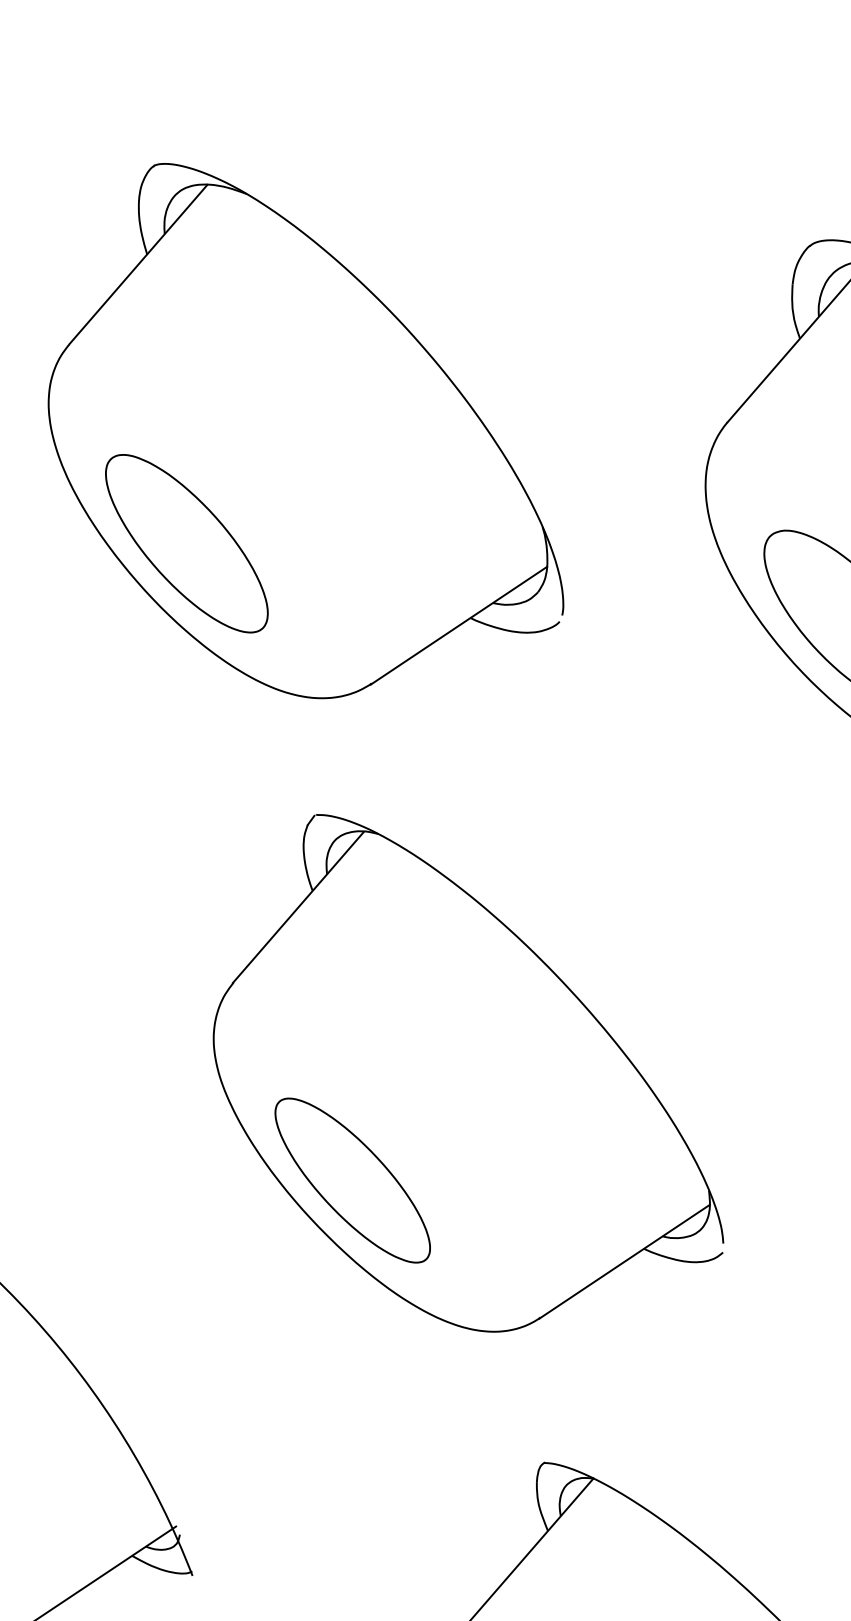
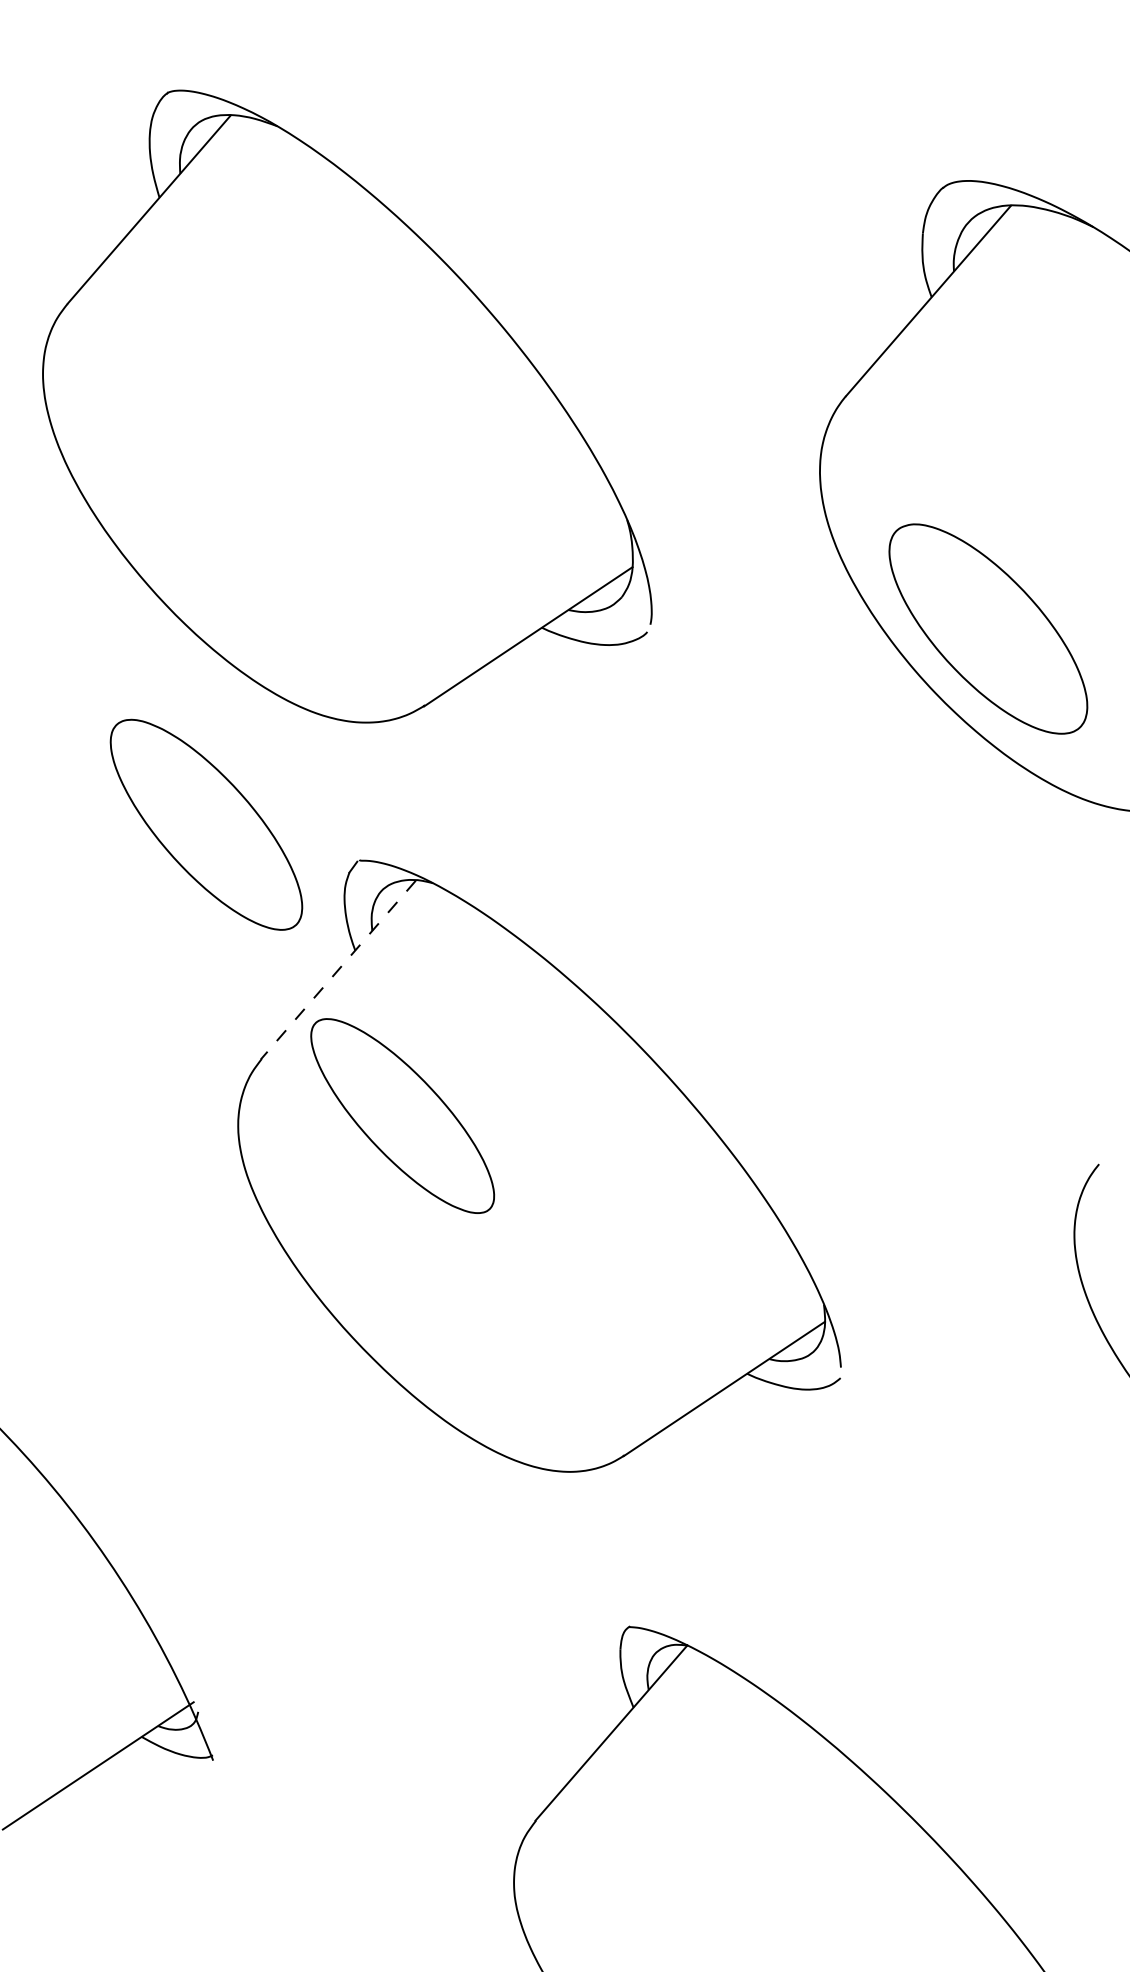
part: (186, 543) -> (206, 824), moved
line: (298, 907) -> (338, 970), solid -> dashed
part: (352, 1180) -> (402, 1115), moved

